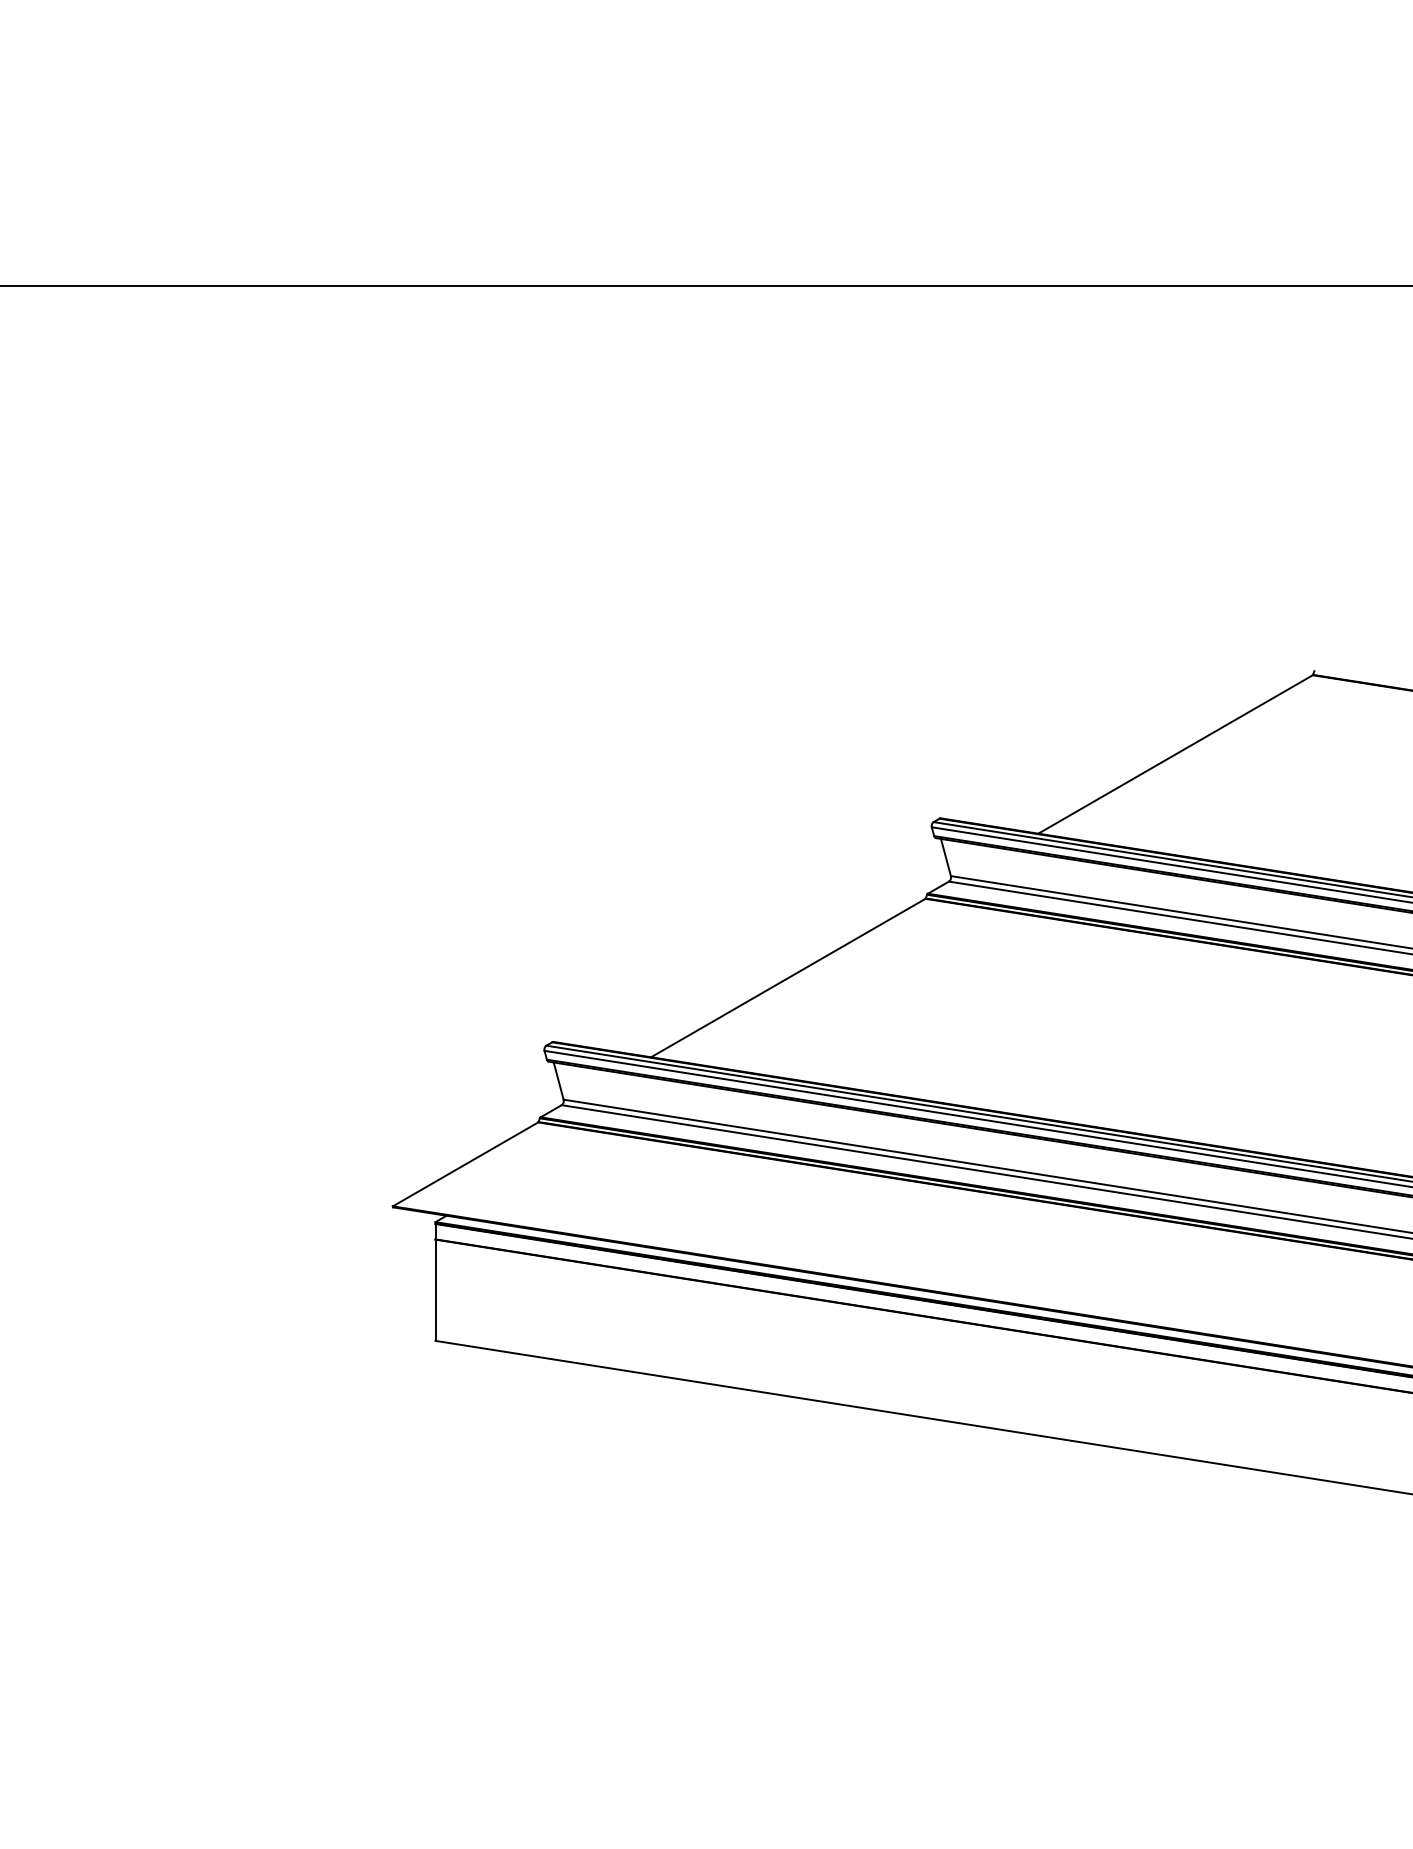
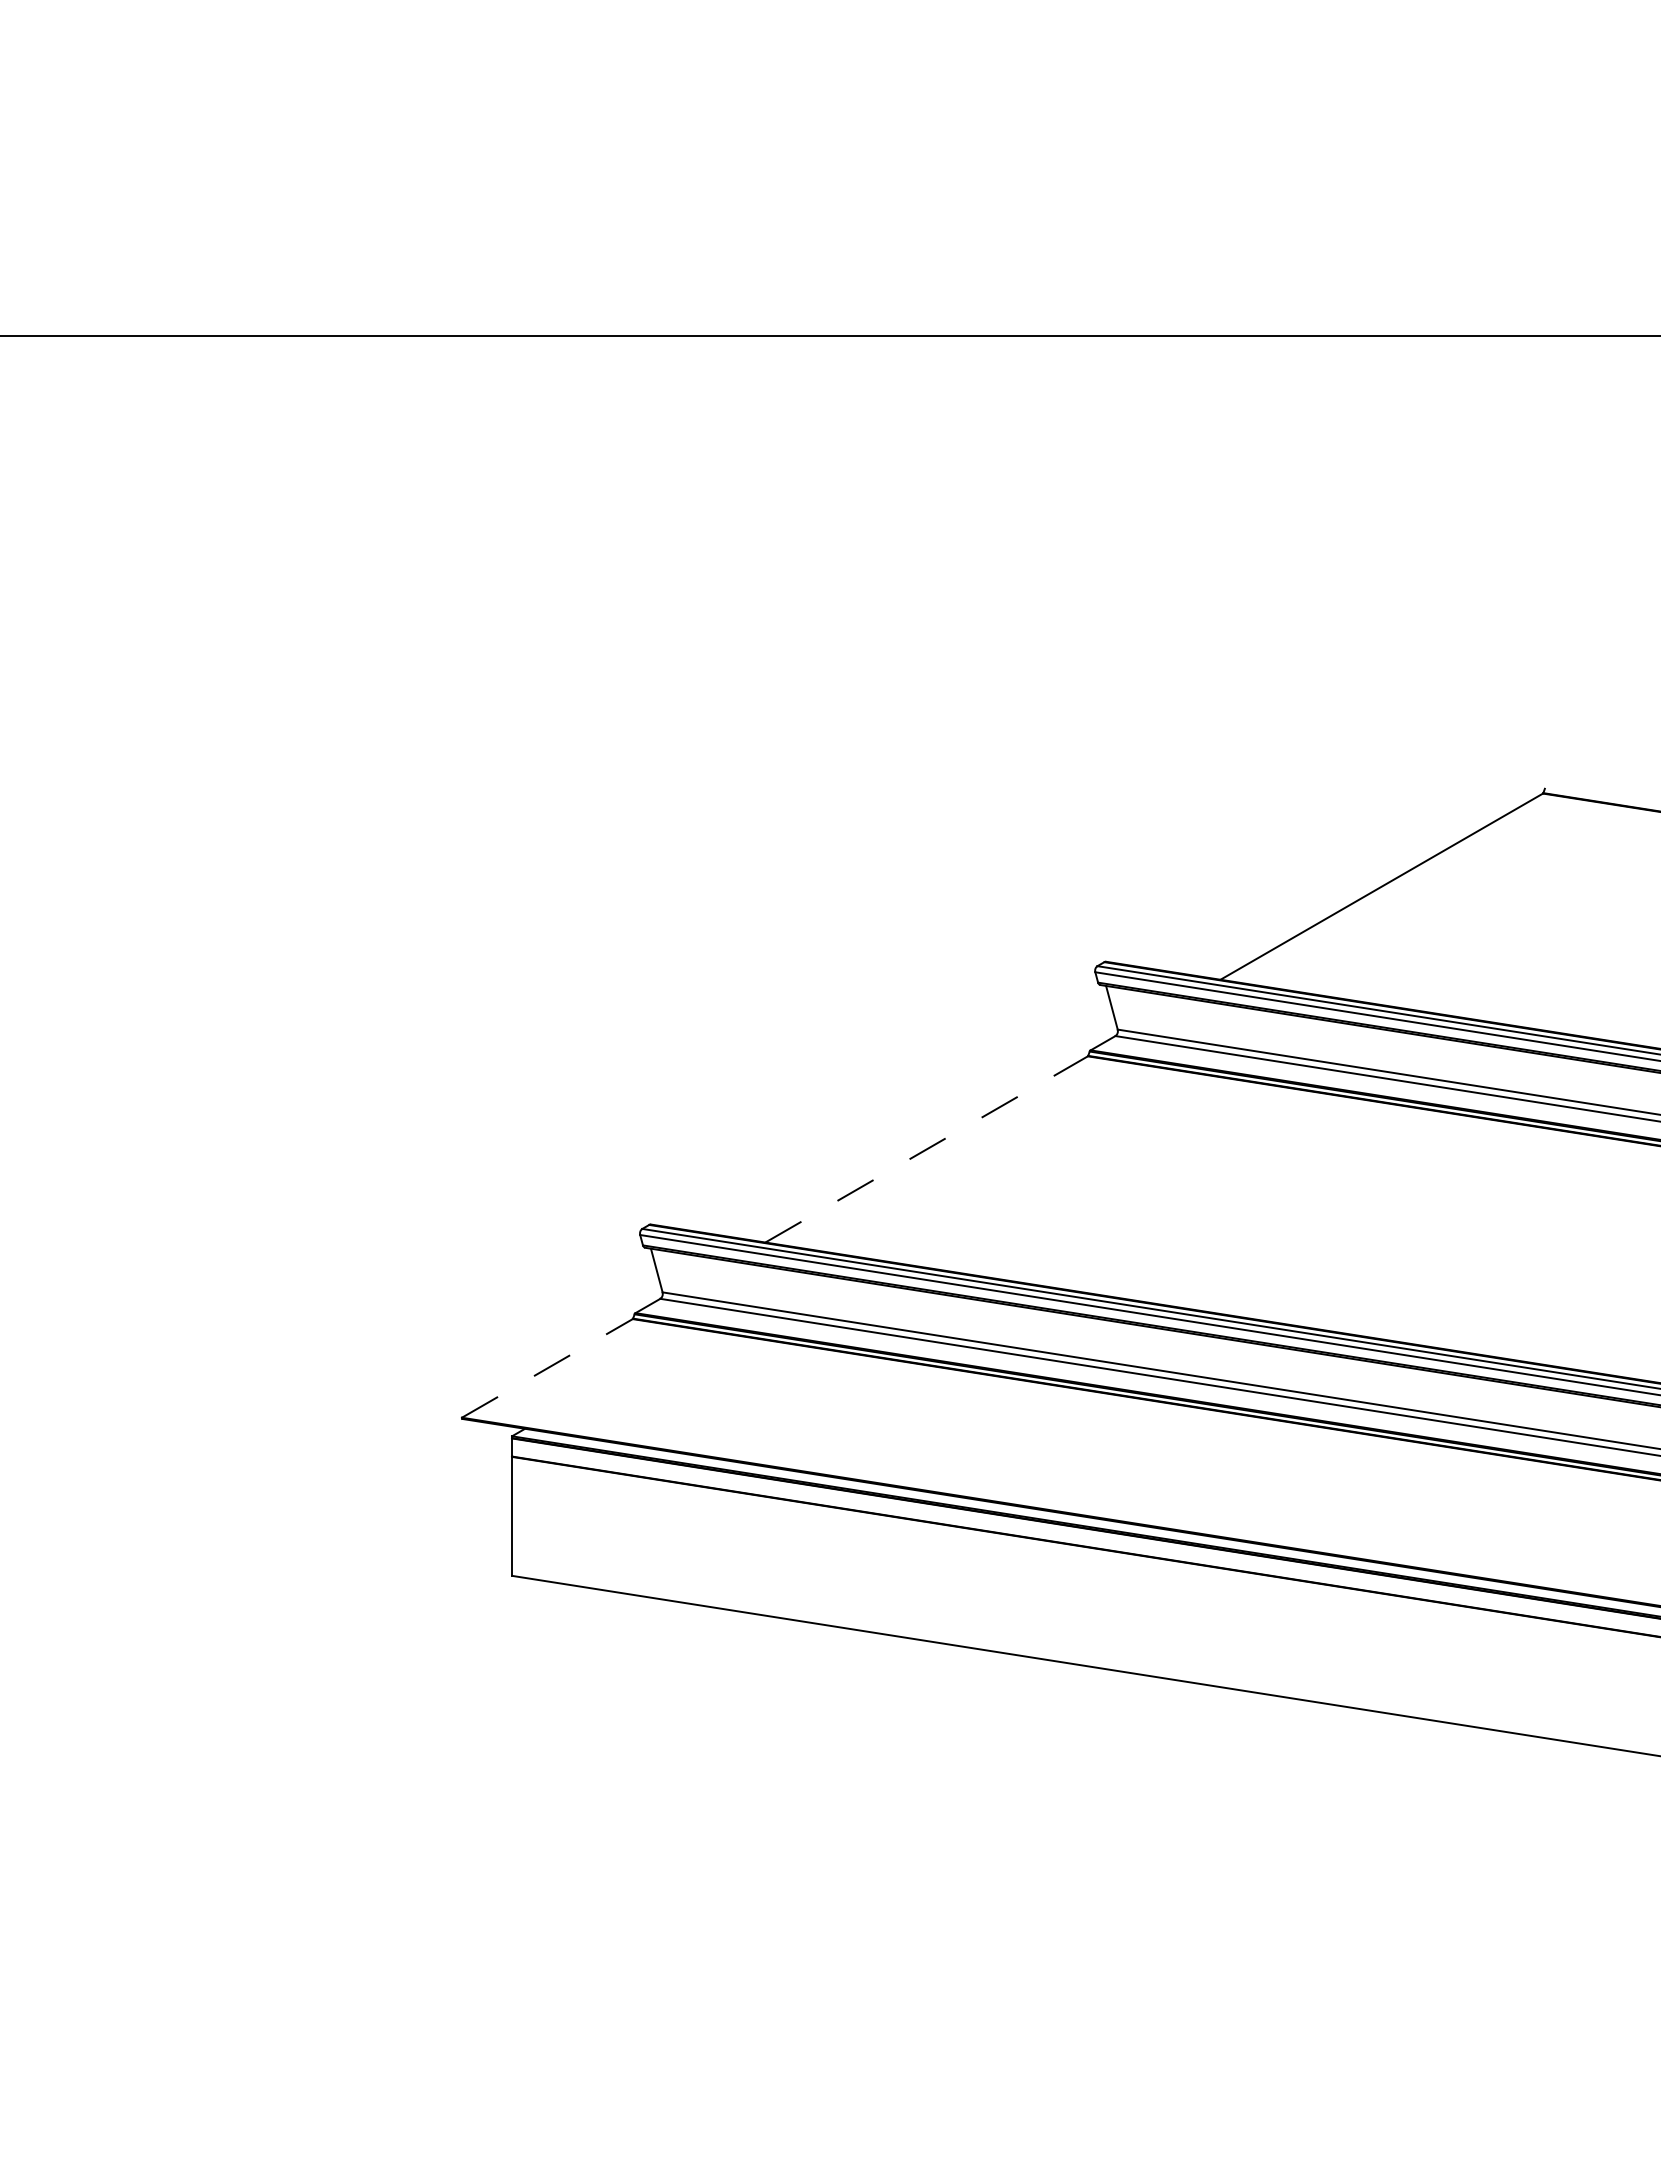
line: (789, 978) -> (927, 1149), solid -> dashed
line: (465, 1164) -> (547, 1368), solid -> dashed

